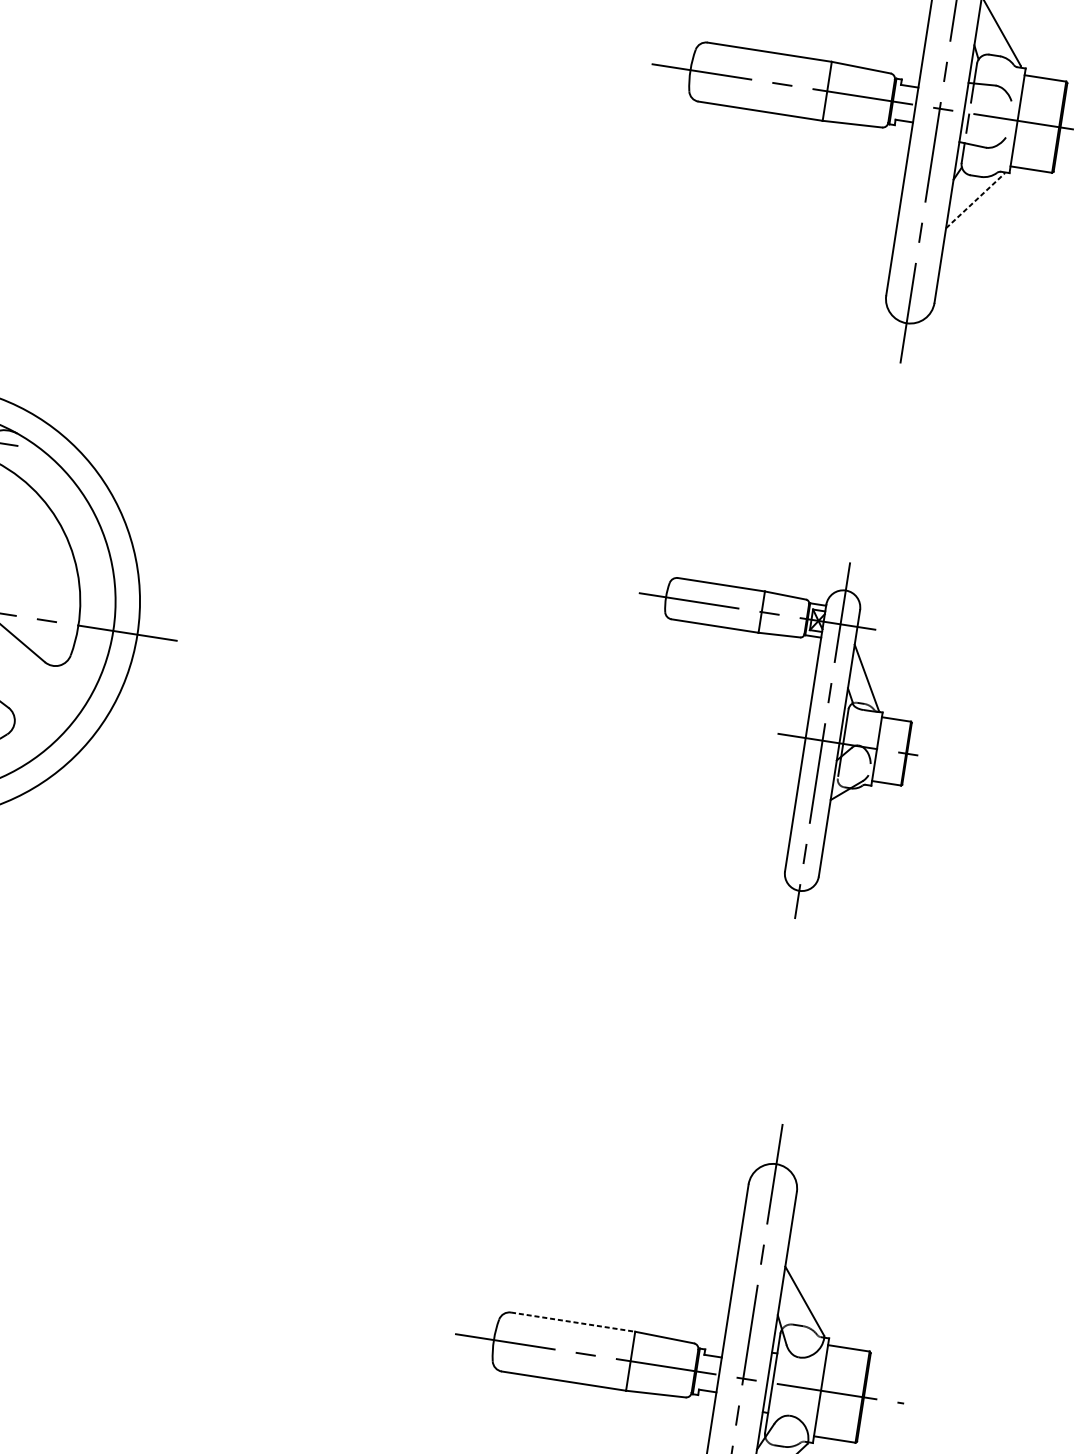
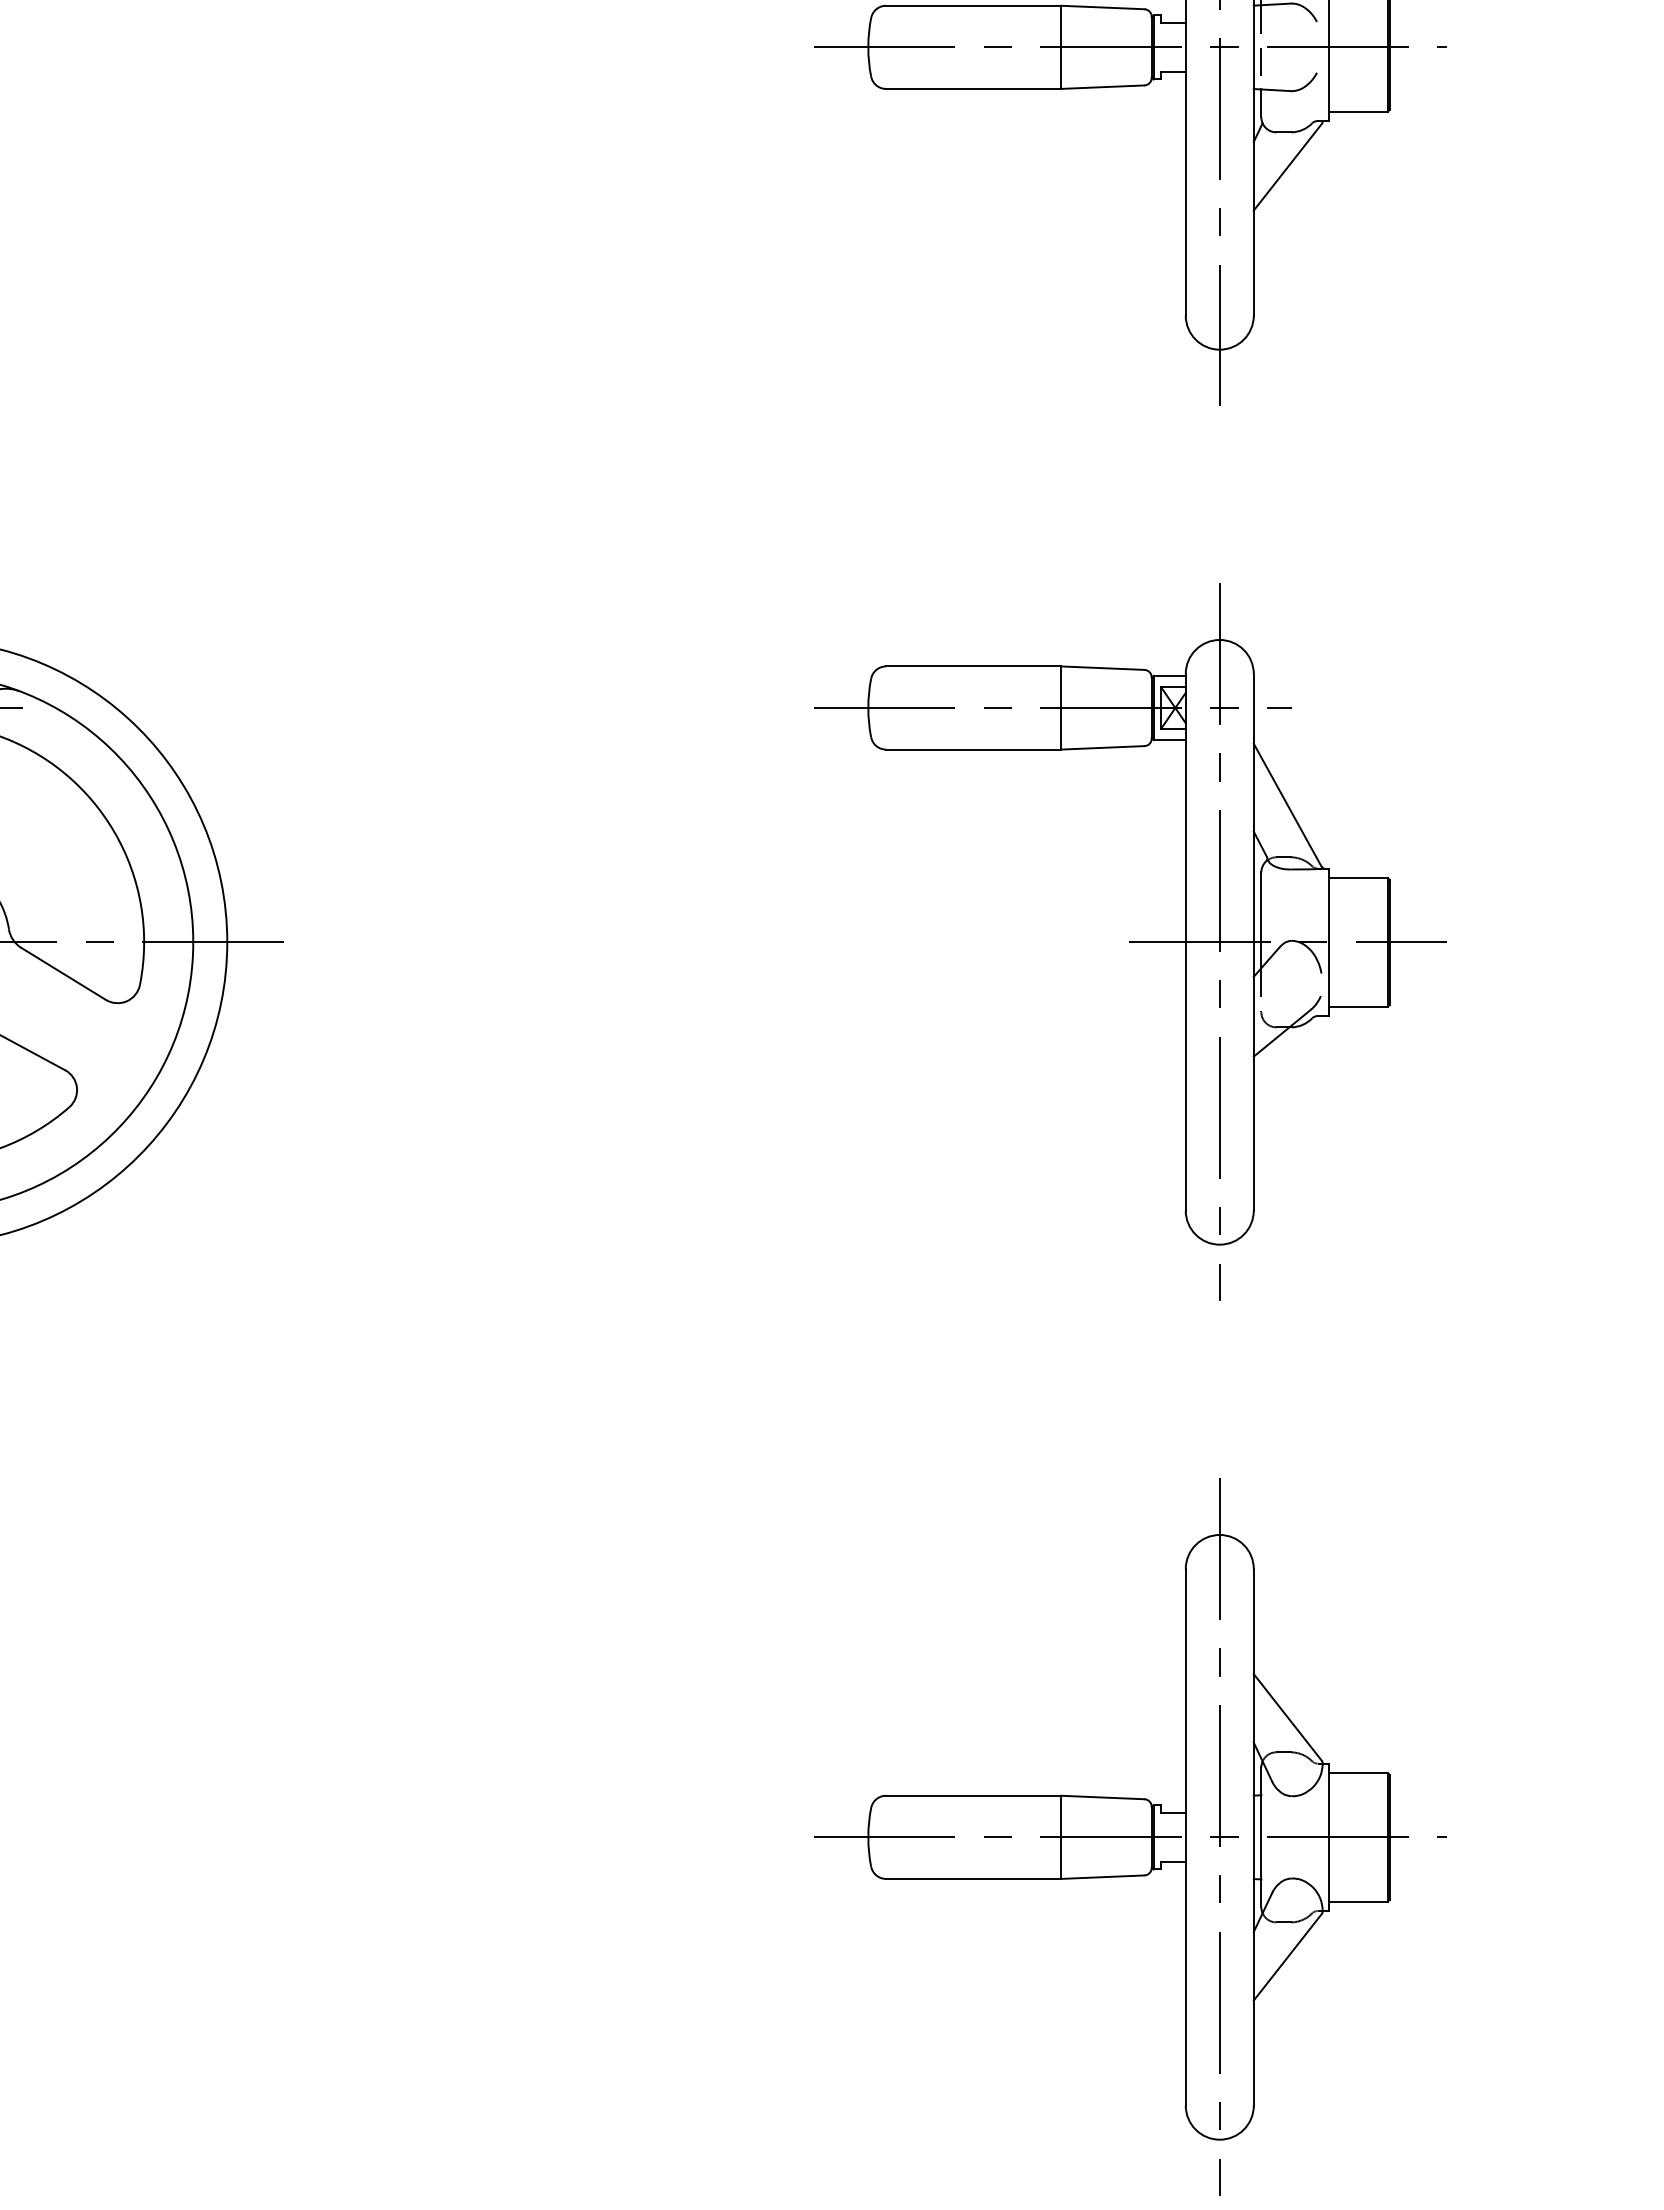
line: (975, 200) -> (1288, 166), dashed -> solid
part: (778, 733) -> (1130, 941), size x1.43
line: (573, 1321) -> (973, 1795), dashed -> solid

